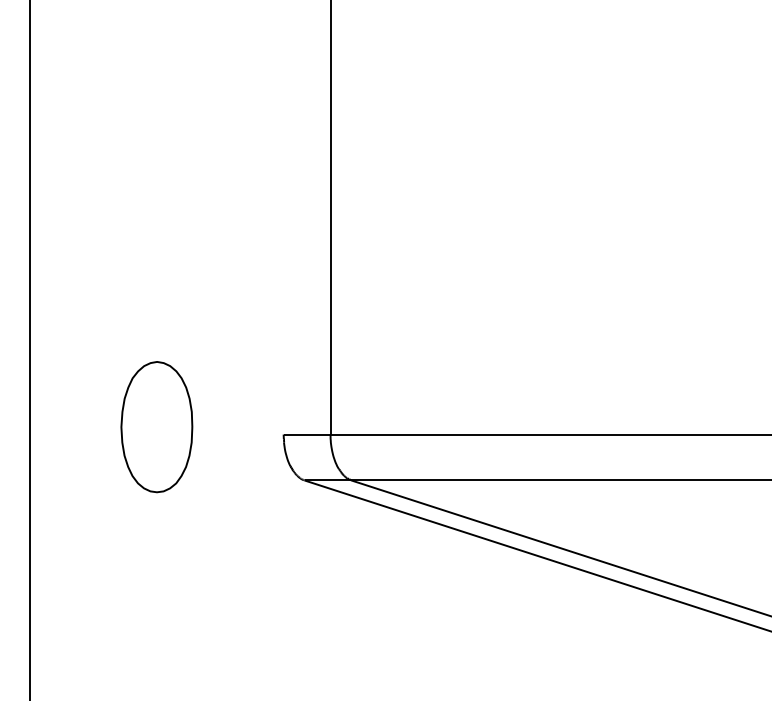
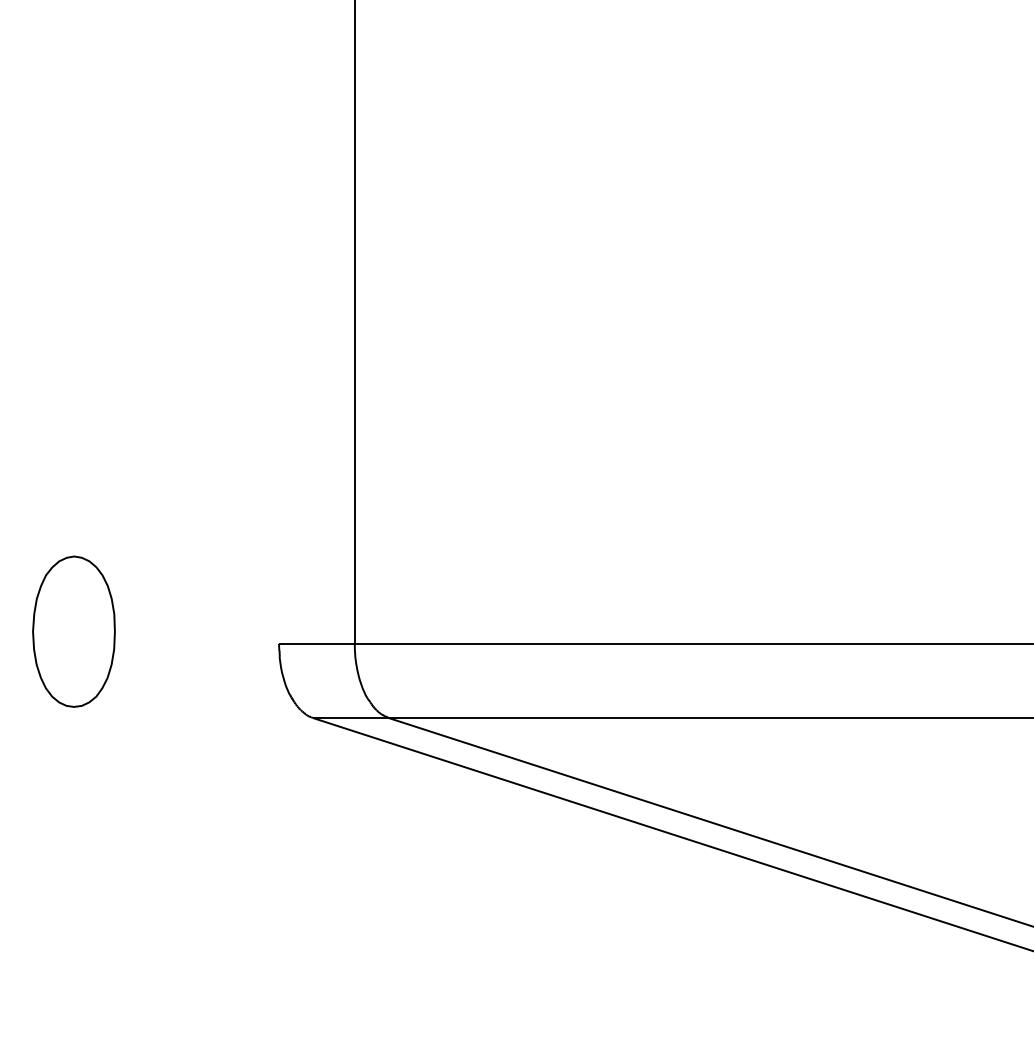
part: (156, 426) -> (73, 630), size x0.71

